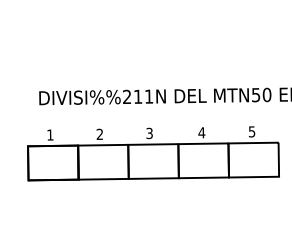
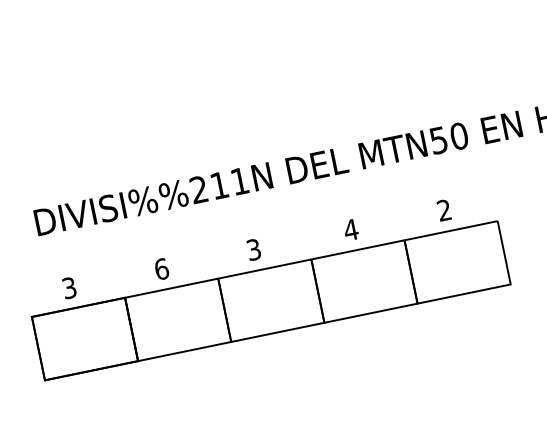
text: (251, 131) -> (443, 209), 5 -> 2
text: (50, 134) -> (69, 286), 1 -> 3
text: (99, 134) -> (160, 269), 2 -> 6

